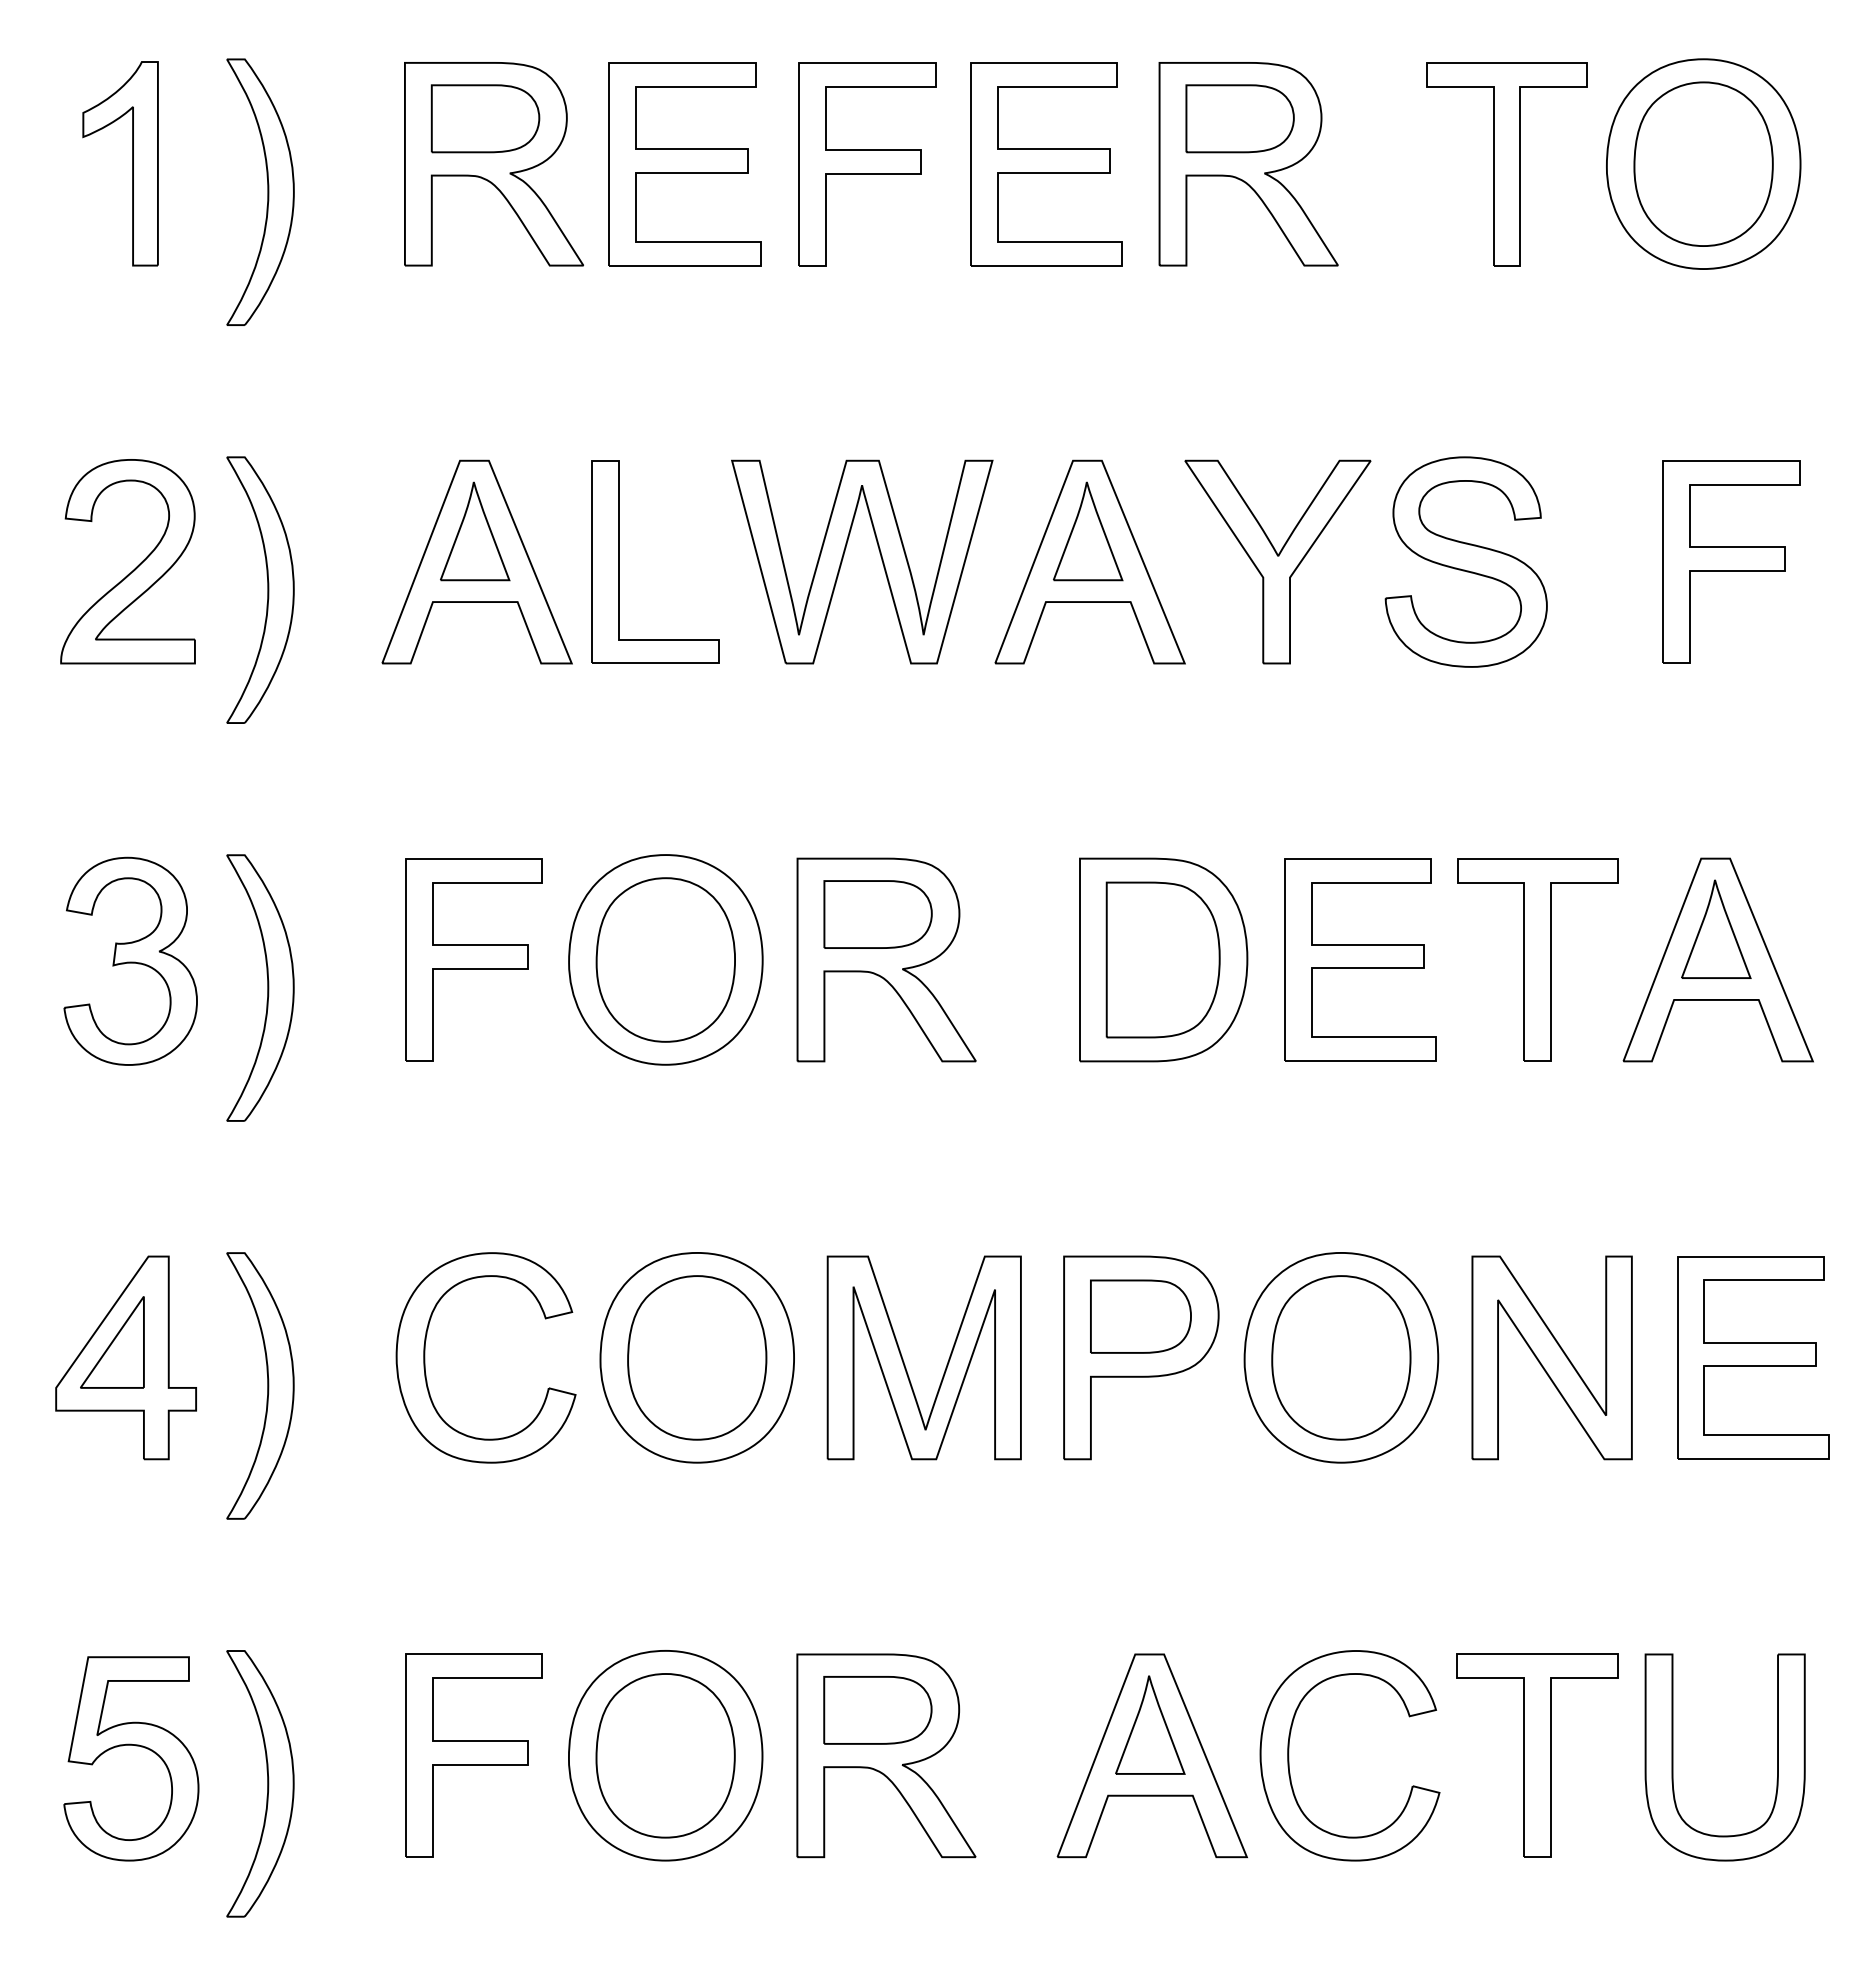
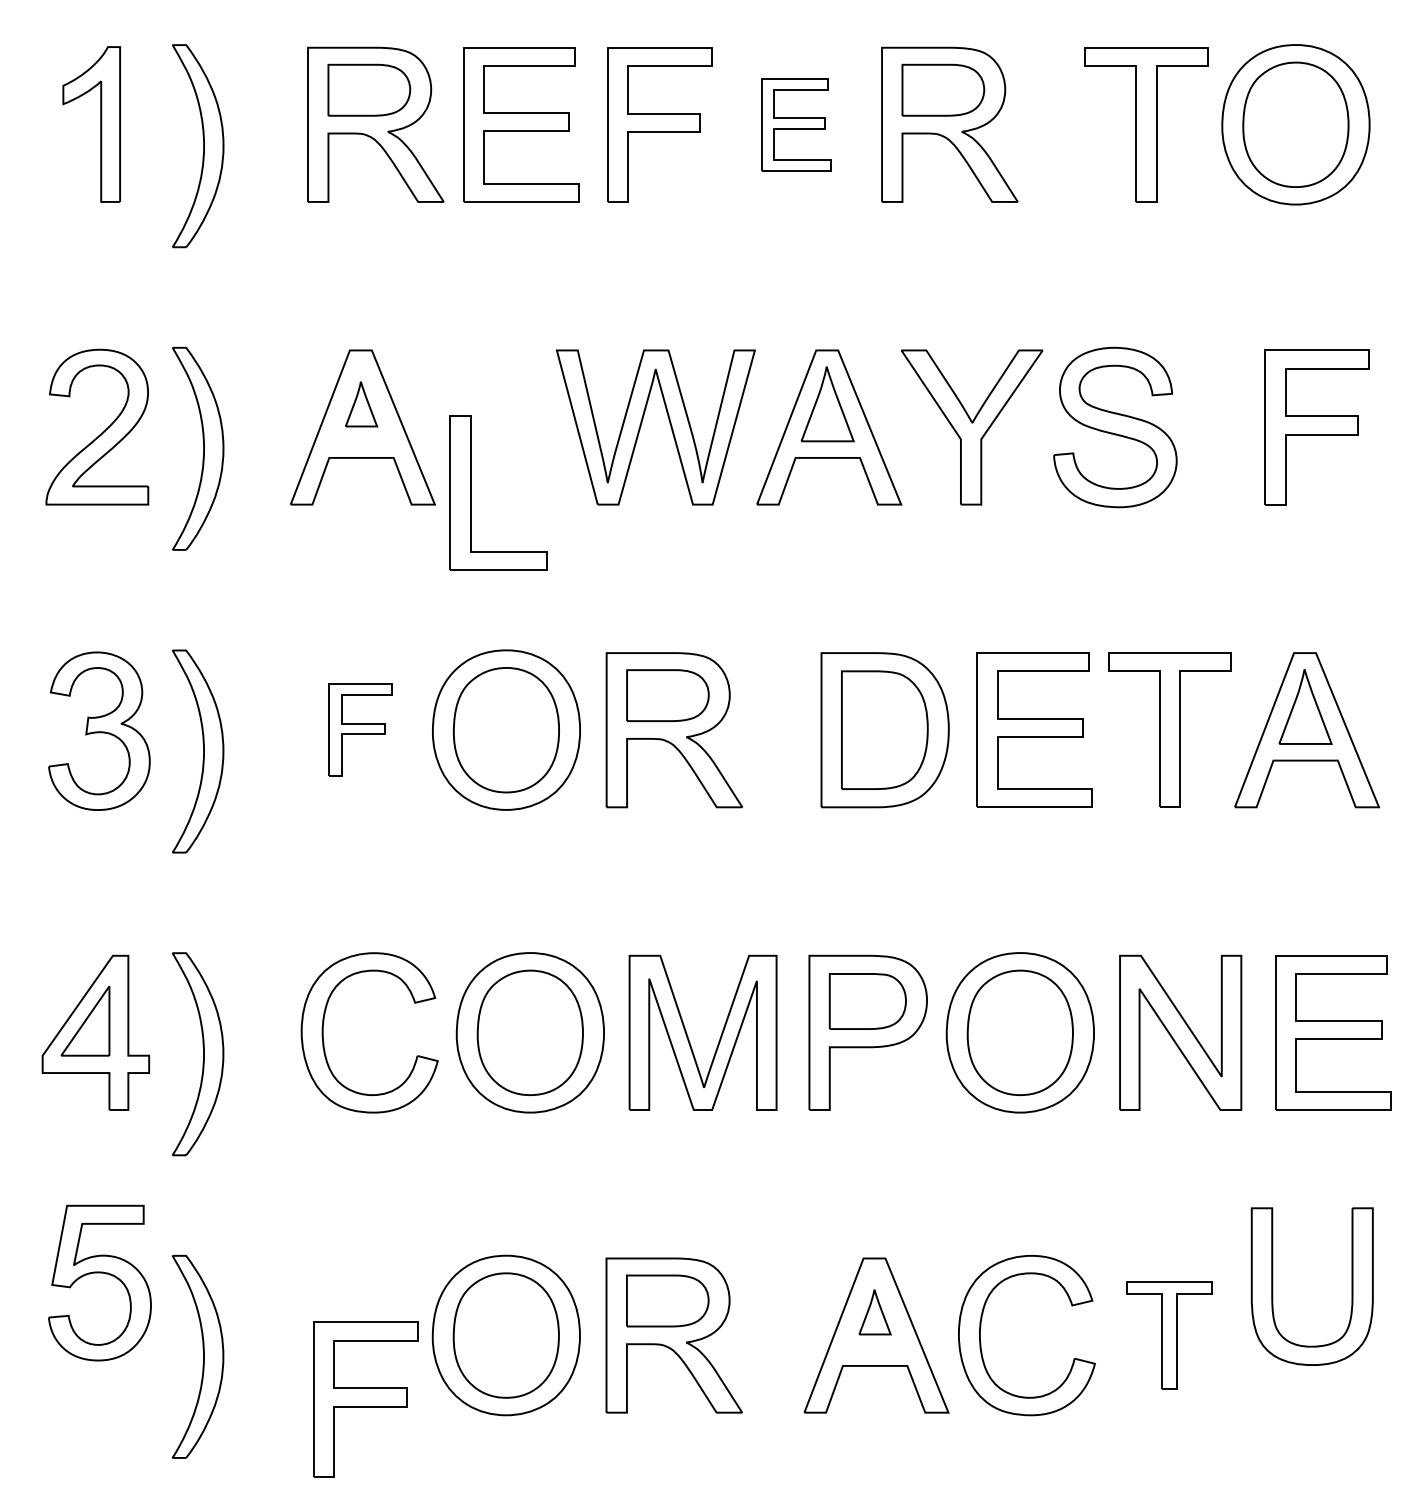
part: (1046, 164) -> (796, 125), size x0.6
part: (475, 531) -> (361, 404), size x0.6
part: (619, 561) -> (471, 492), moved
part: (473, 959) -> (360, 729), size x0.6
part: (1150, 1724) -> (875, 1311), size x0.6
part: (131, 1745) -> (99, 1272), moved
part: (473, 1755) -> (365, 1399), moved
part: (1537, 1755) -> (1169, 1335), size x0.7
part: (1673, 1757) -> (1272, 1286), moved

